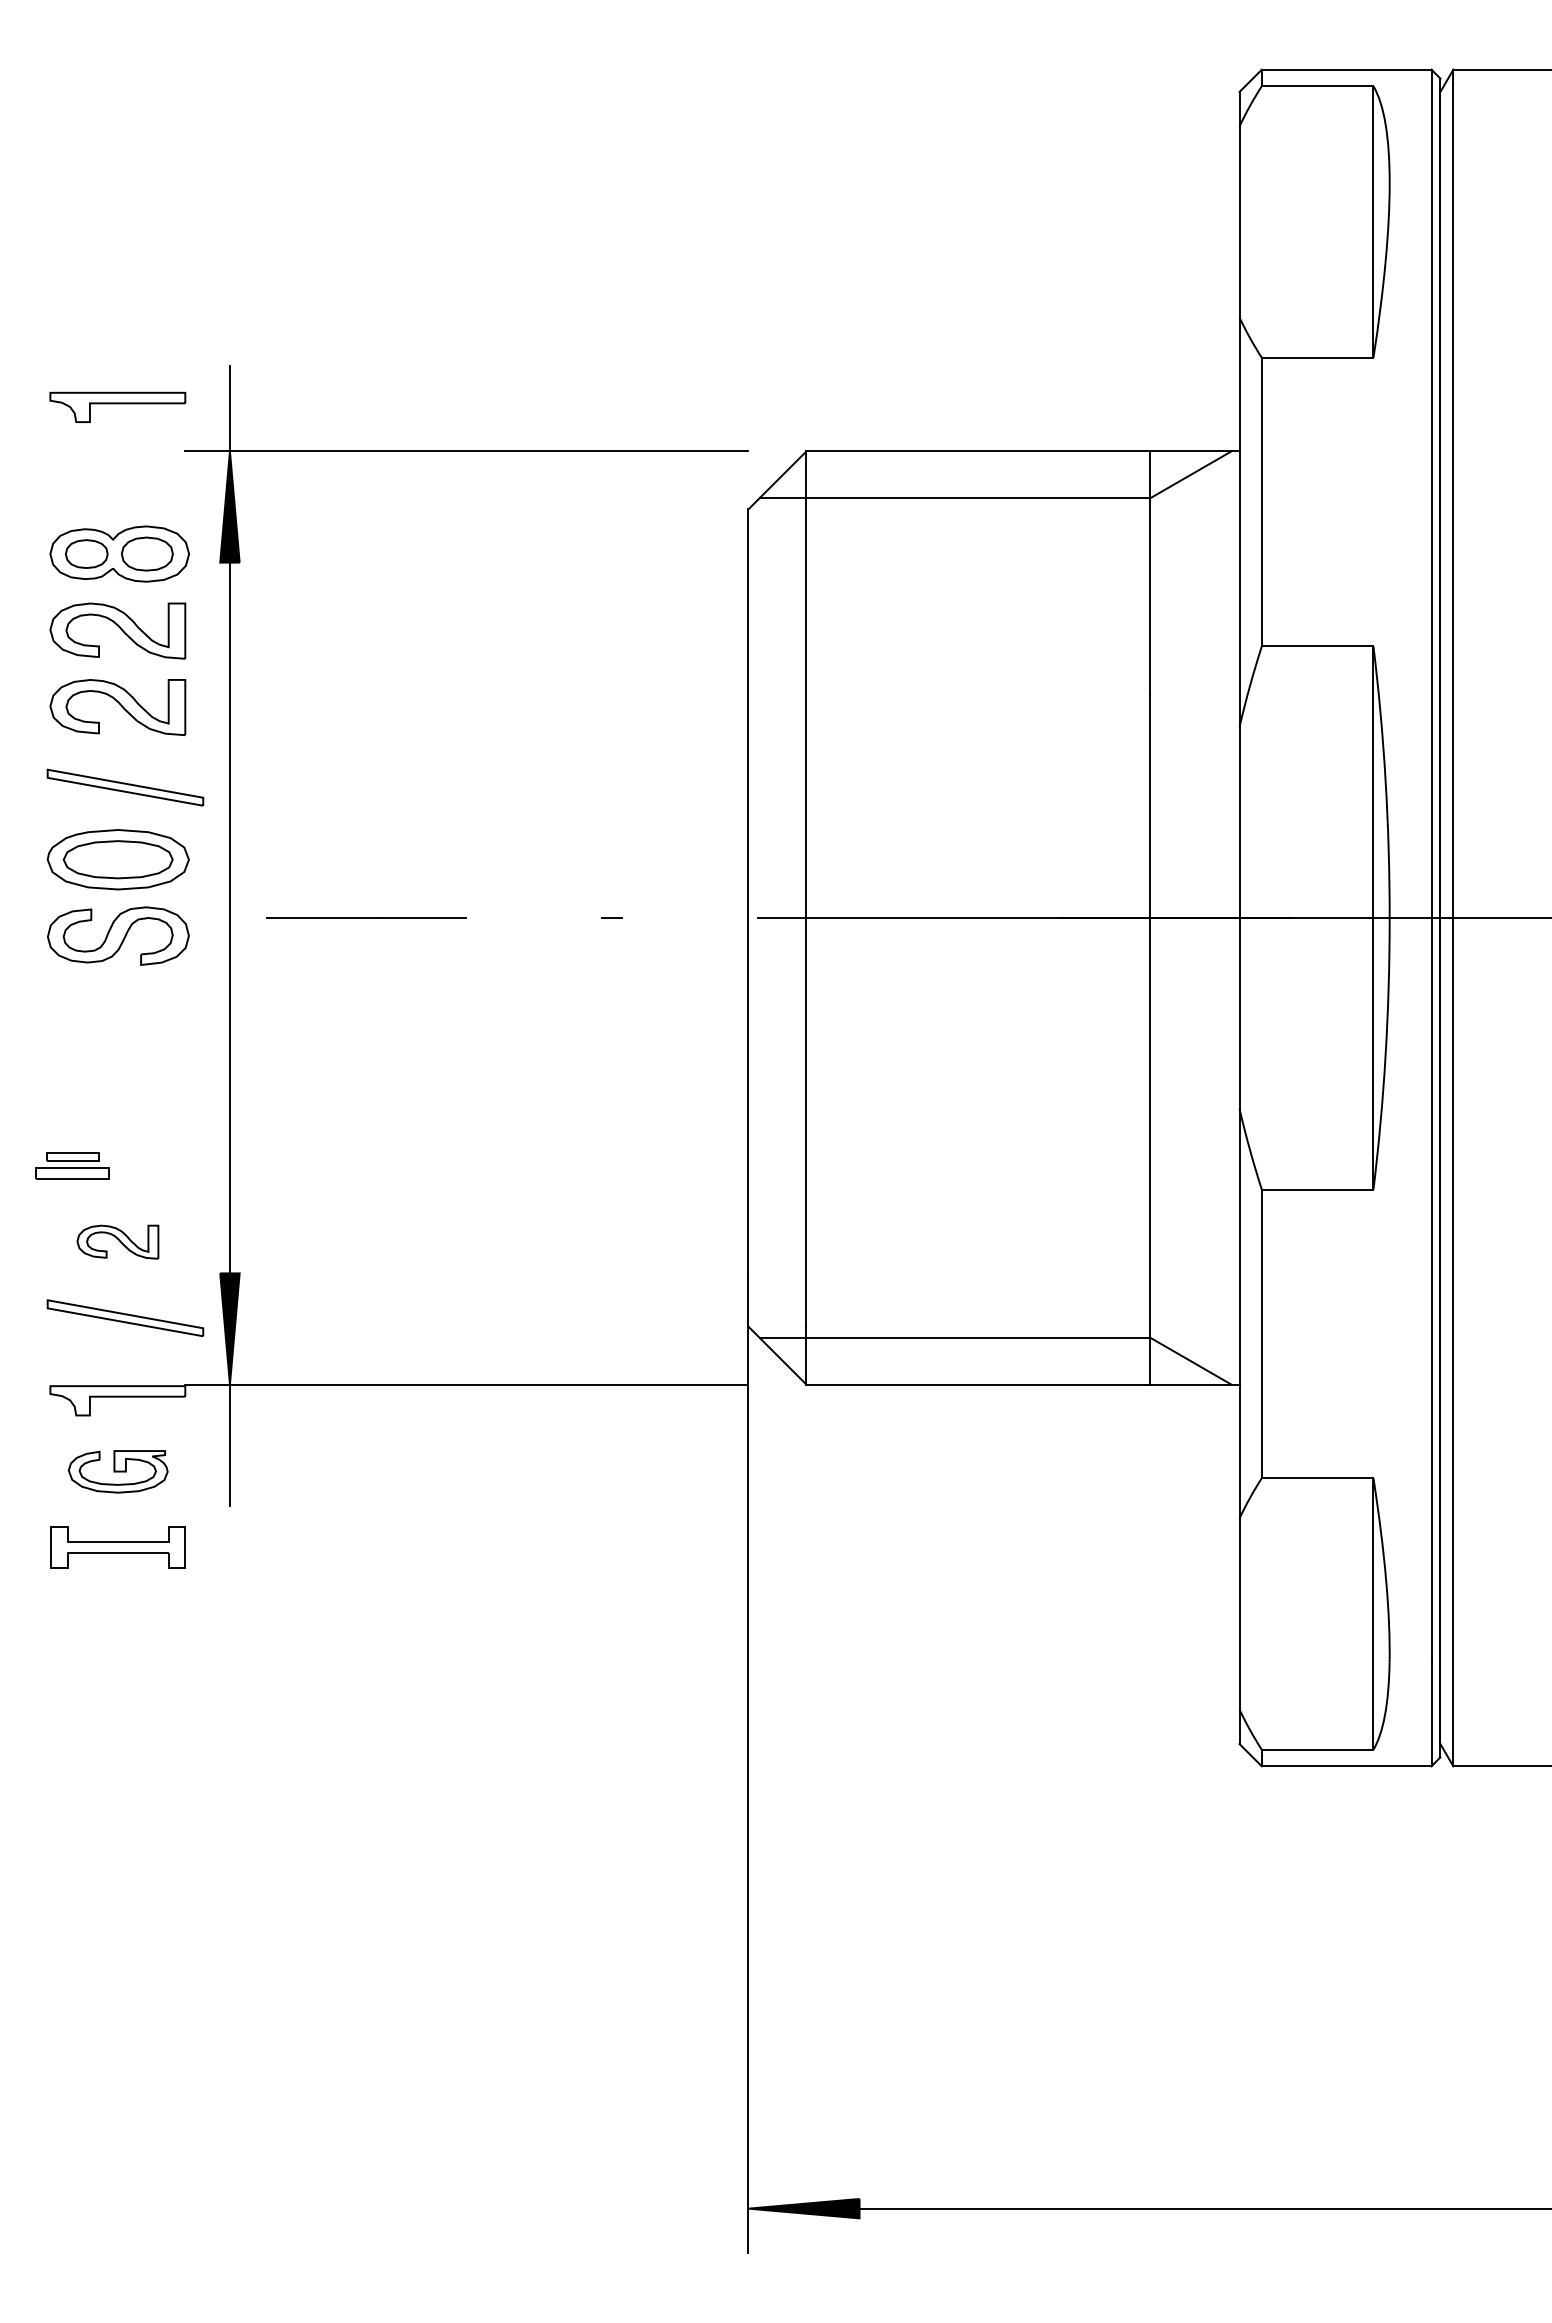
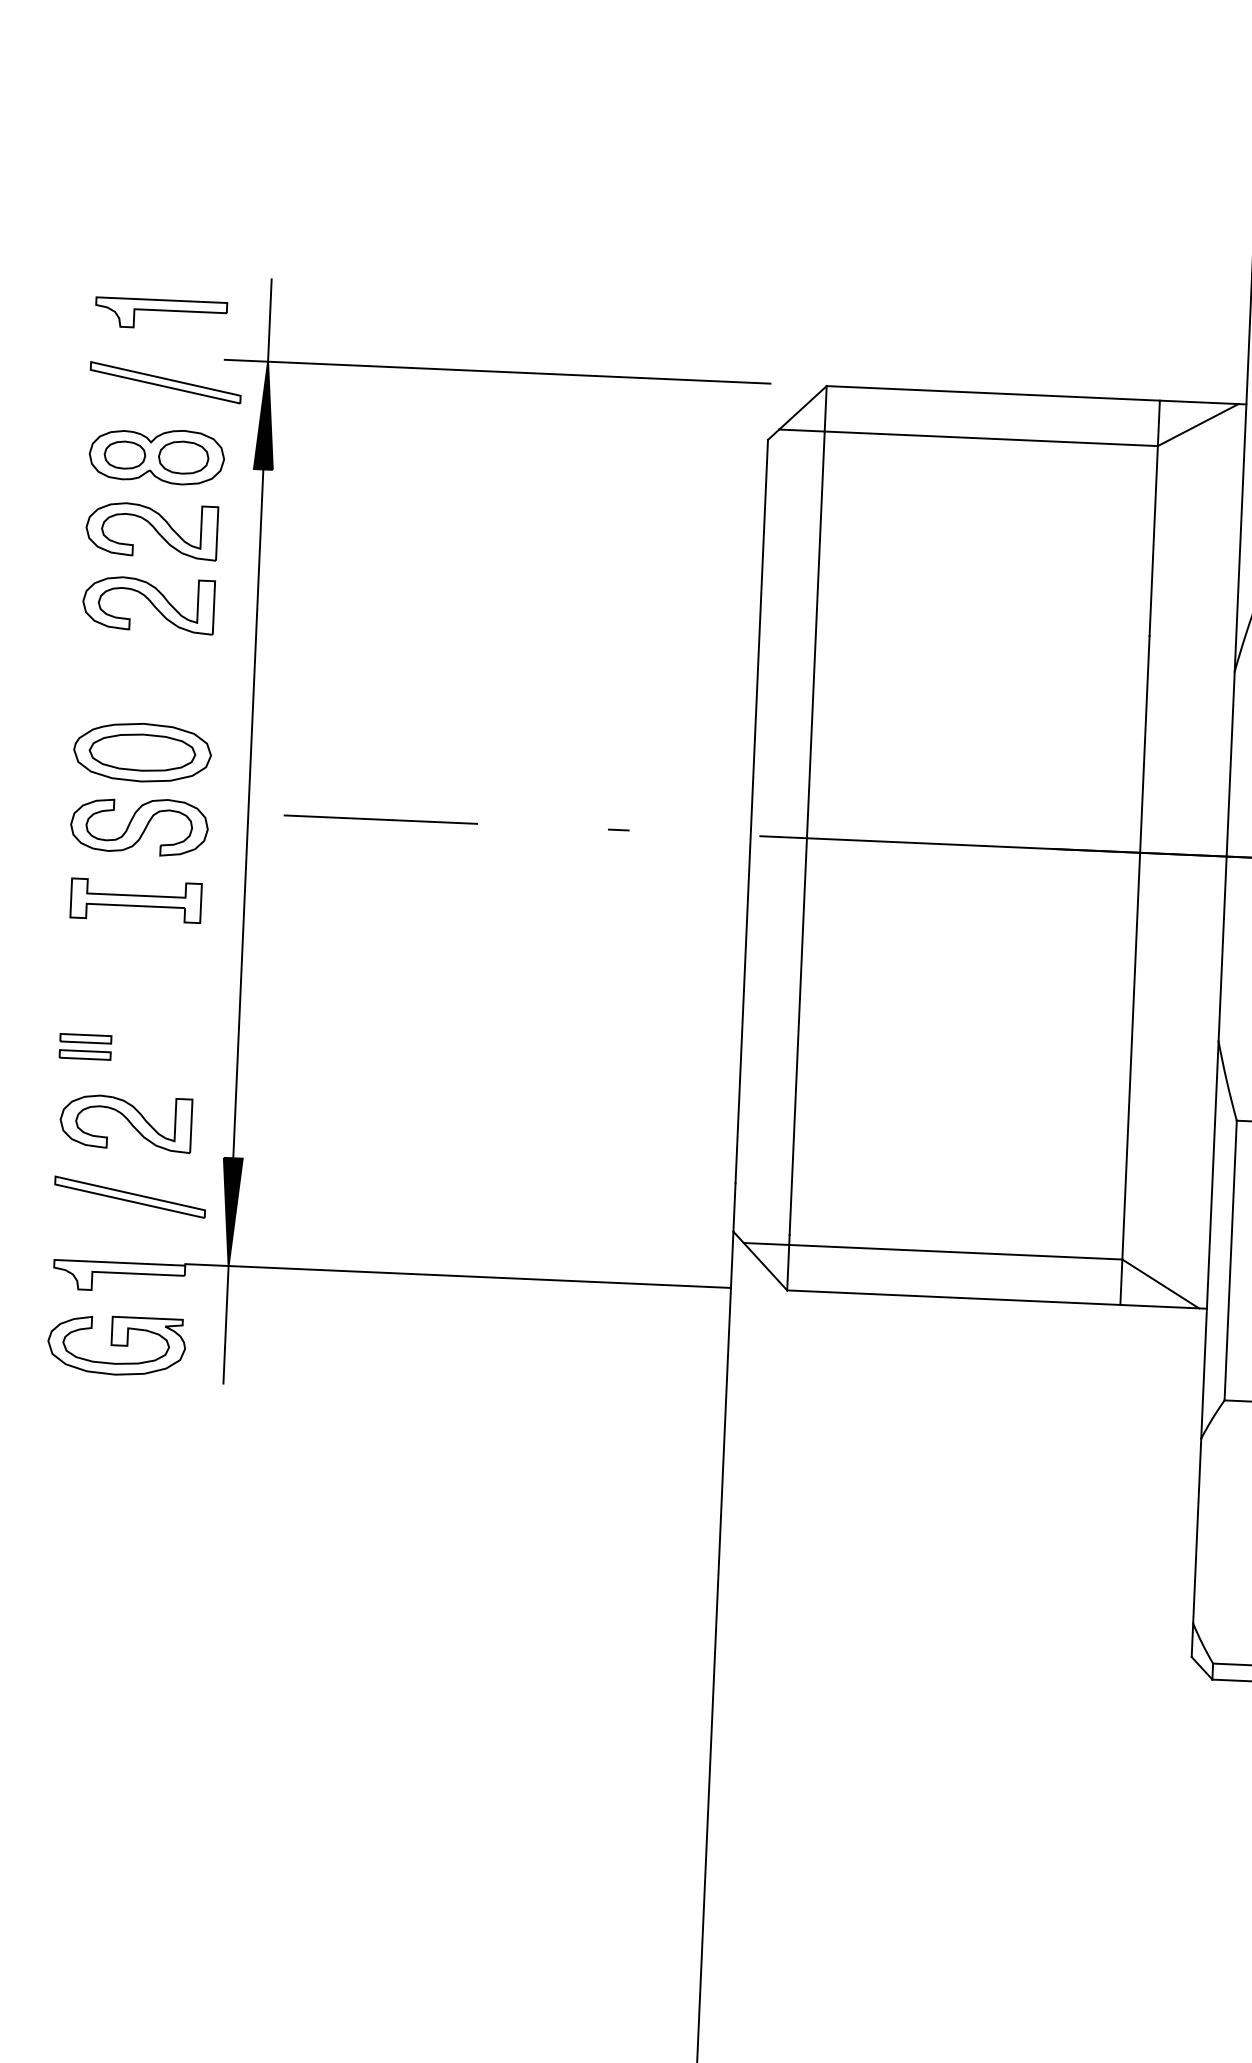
part: (125, 787) -> (165, 382), moved
part: (72, 1173) -> (84, 1054), size x0.71
part: (117, 1241) -> (125, 1122), size x1.67
part: (117, 1471) -> (115, 1345), size x1.43
part: (117, 1547) -> (135, 900), moved

